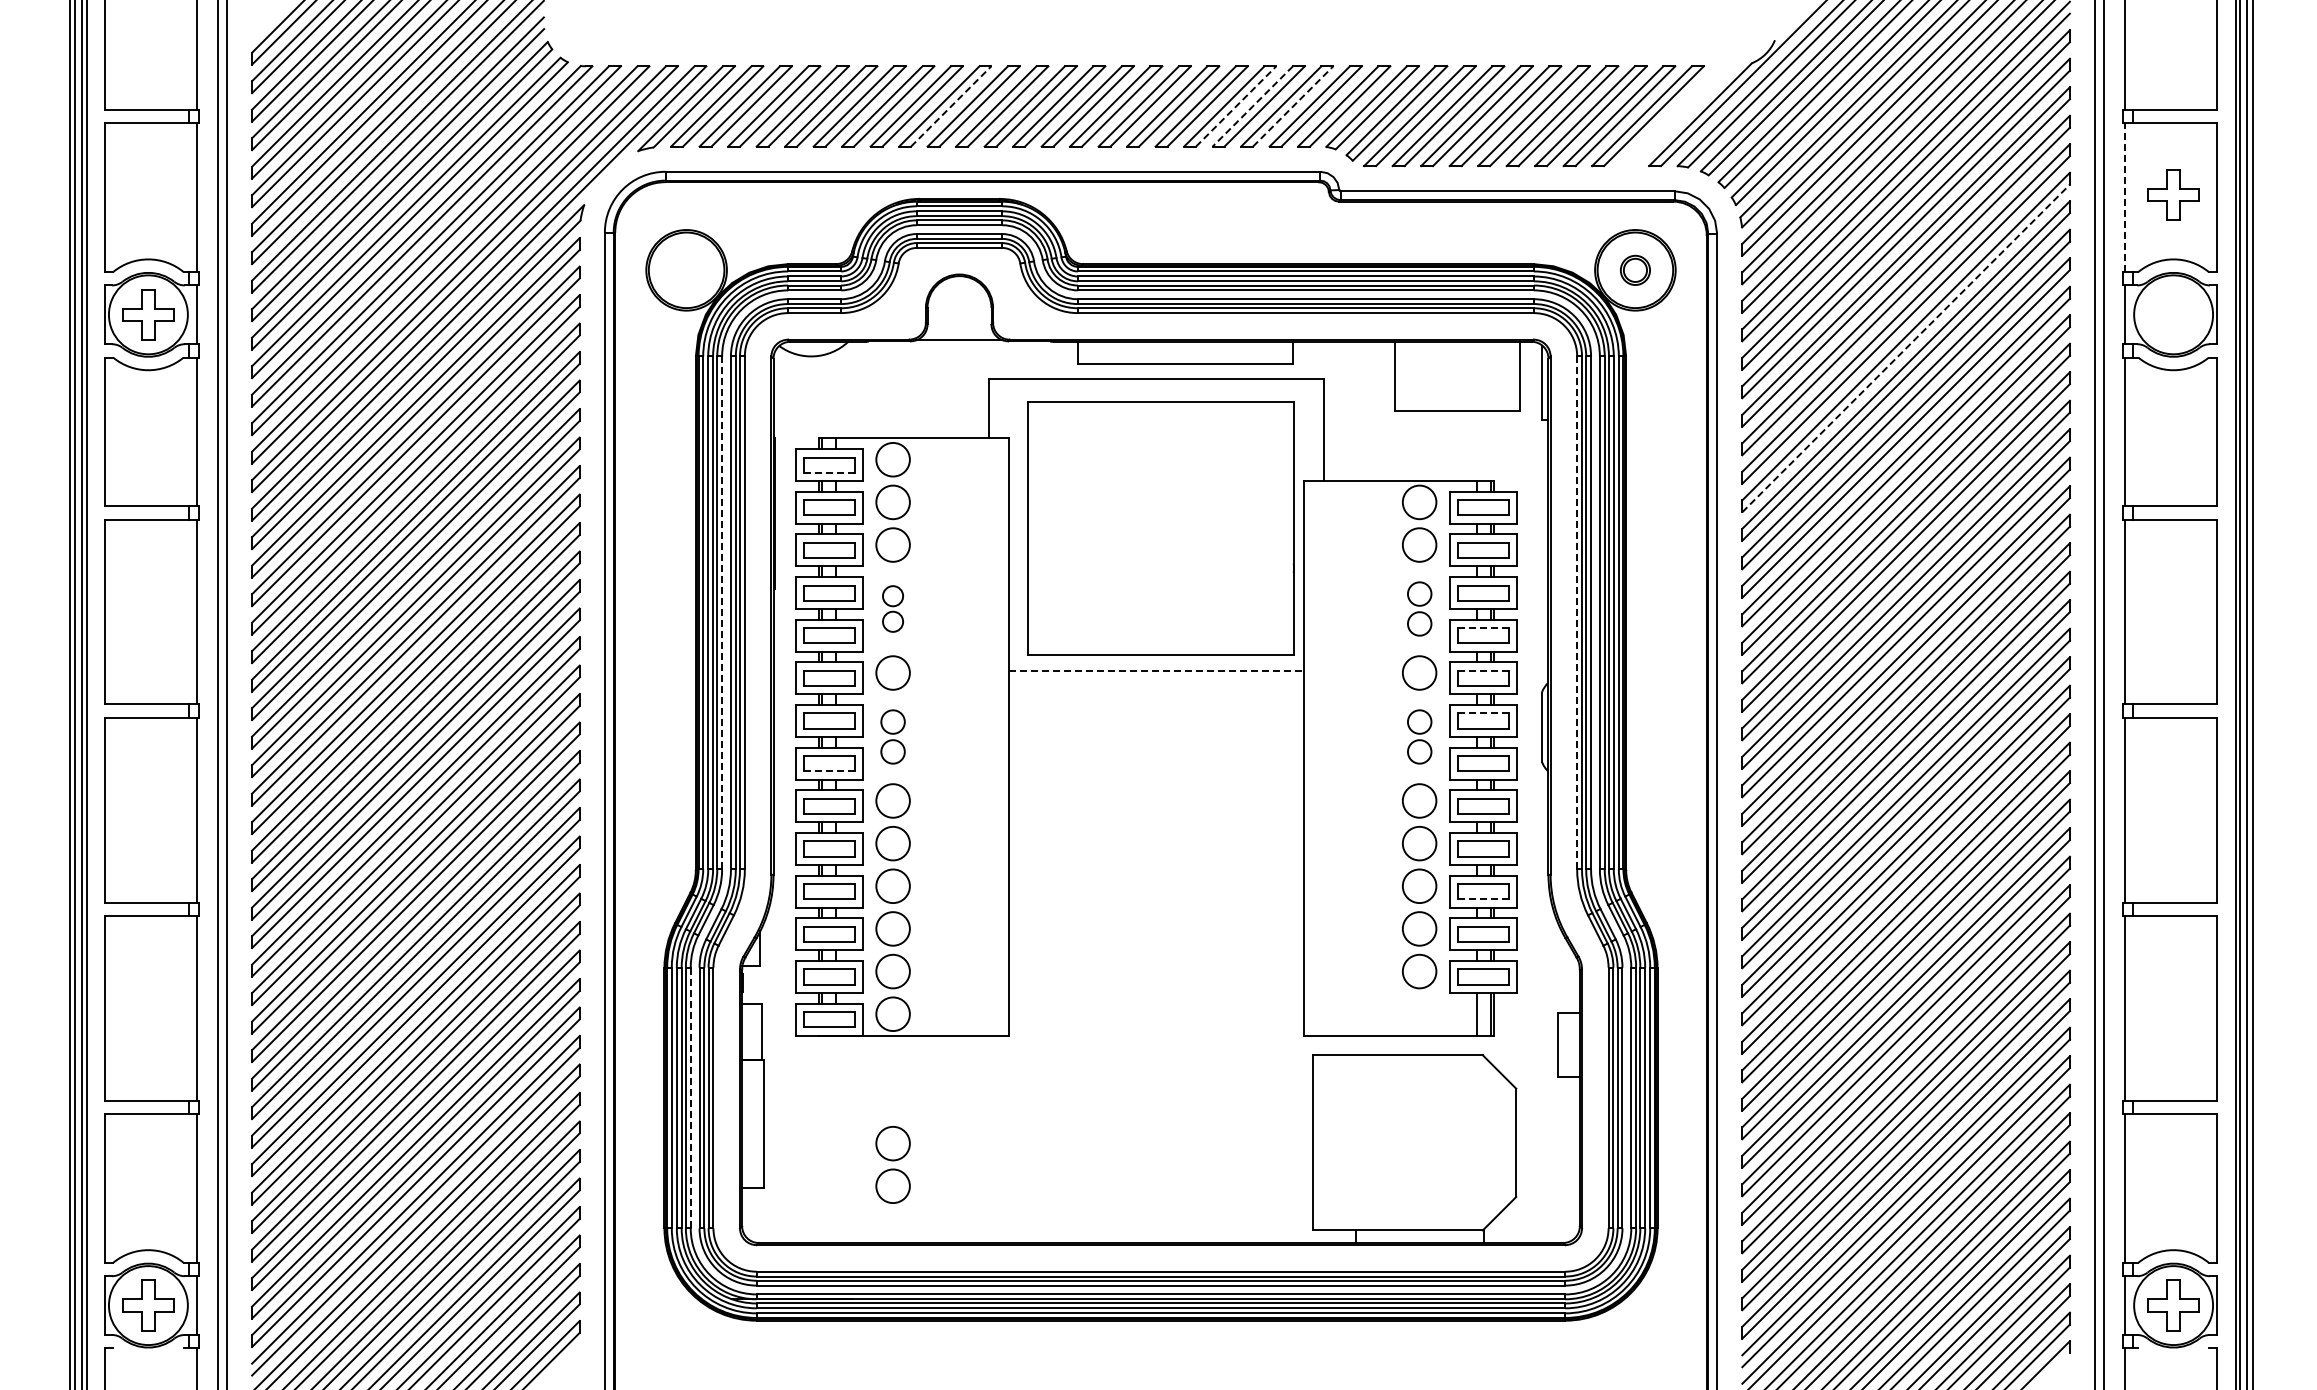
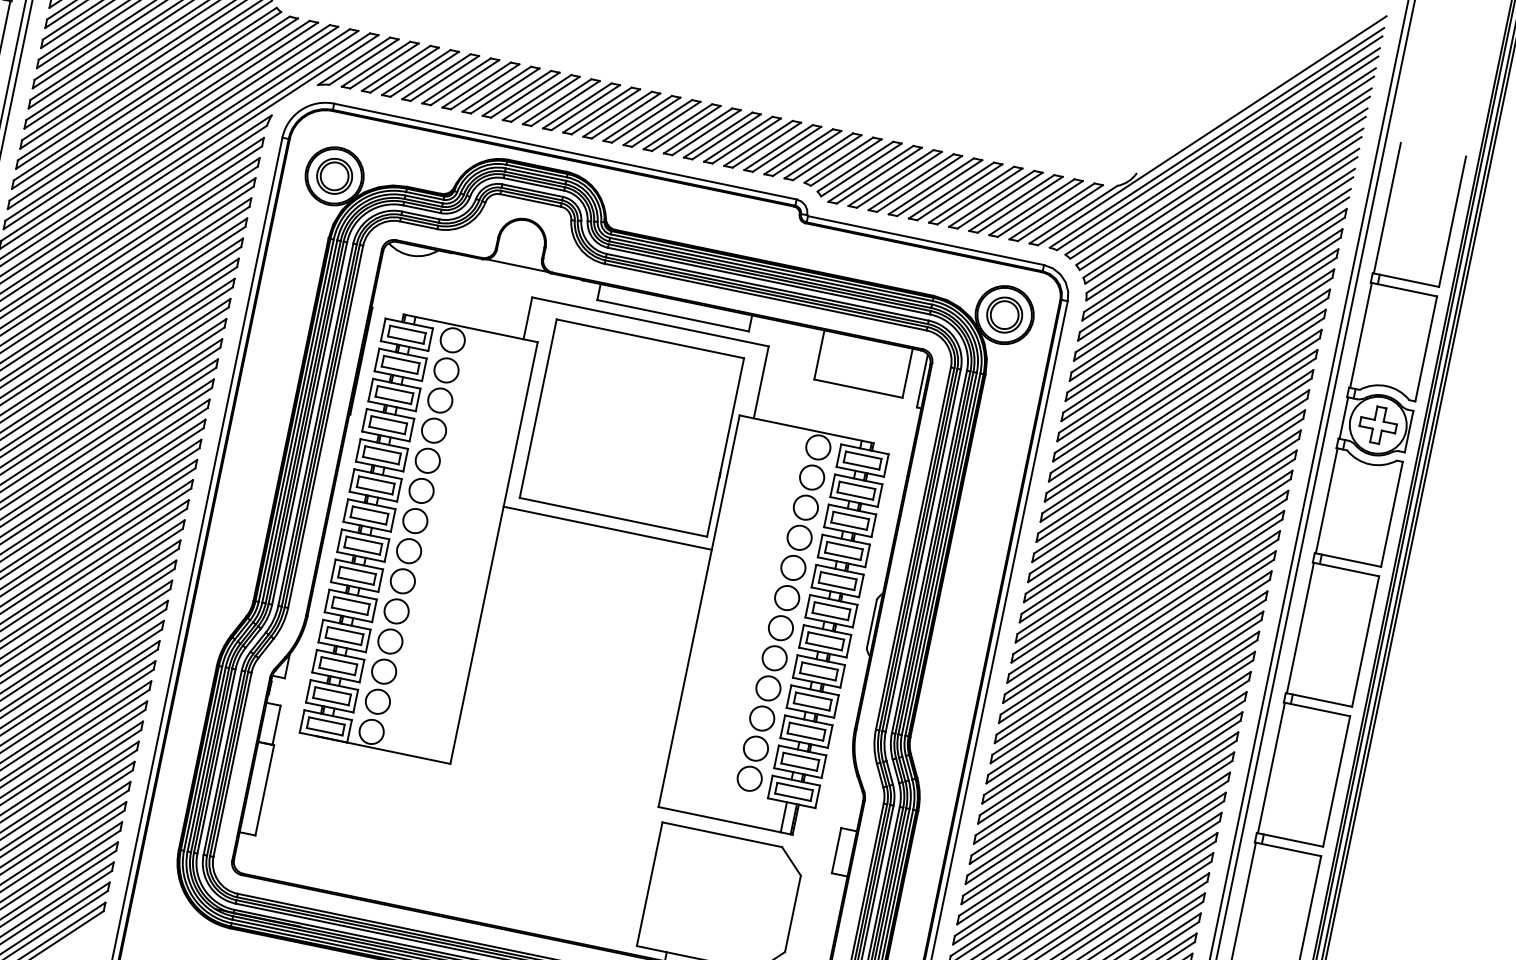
line: (951, 106) -> (545, 99), dashed -> solid
line: (1236, 106) -> (746, 141), dashed -> solid
line: (1252, 106) -> (758, 143), dashed -> solid
line: (1293, 106) -> (787, 149), dashed -> solid
part: (1676, 116) -> (1056, 212), added
part: (2173, 194) -> (1378, 425), moved
line: (2124, 197) -> (1360, 335), dashed -> solid
part: (686, 270) -> (334, 176), added
part: (1635, 270) -> (1004, 315), size x1.67
line: (1906, 348) -> (1184, 409), dashed -> solid
line: (829, 472) -> (405, 340), dashed -> solid
part: (892, 608) -> (430, 445), size x1.67
part: (1419, 608) -> (802, 522), size x1.43
line: (1577, 612) -> (913, 548), dashed -> solid
line: (722, 613) -> (309, 423), dashed -> solid
line: (1483, 628) -> (845, 545), dashed -> solid
line: (1483, 670) -> (838, 575), dashed -> solid
line: (1156, 671) -> (607, 528), dashed -> solid
line: (1483, 713) -> (832, 605), dashed -> solid
part: (892, 736) -> (411, 535), size x1.43
part: (1419, 736) -> (784, 612), size x1.43
line: (829, 771) -> (362, 551), dashed -> solid
line: (1482, 899) -> (804, 737), dashed -> solid
line: (690, 1098) -> (216, 761), dashed -> solid
part: (892, 1164) -> (349, 837), removed

